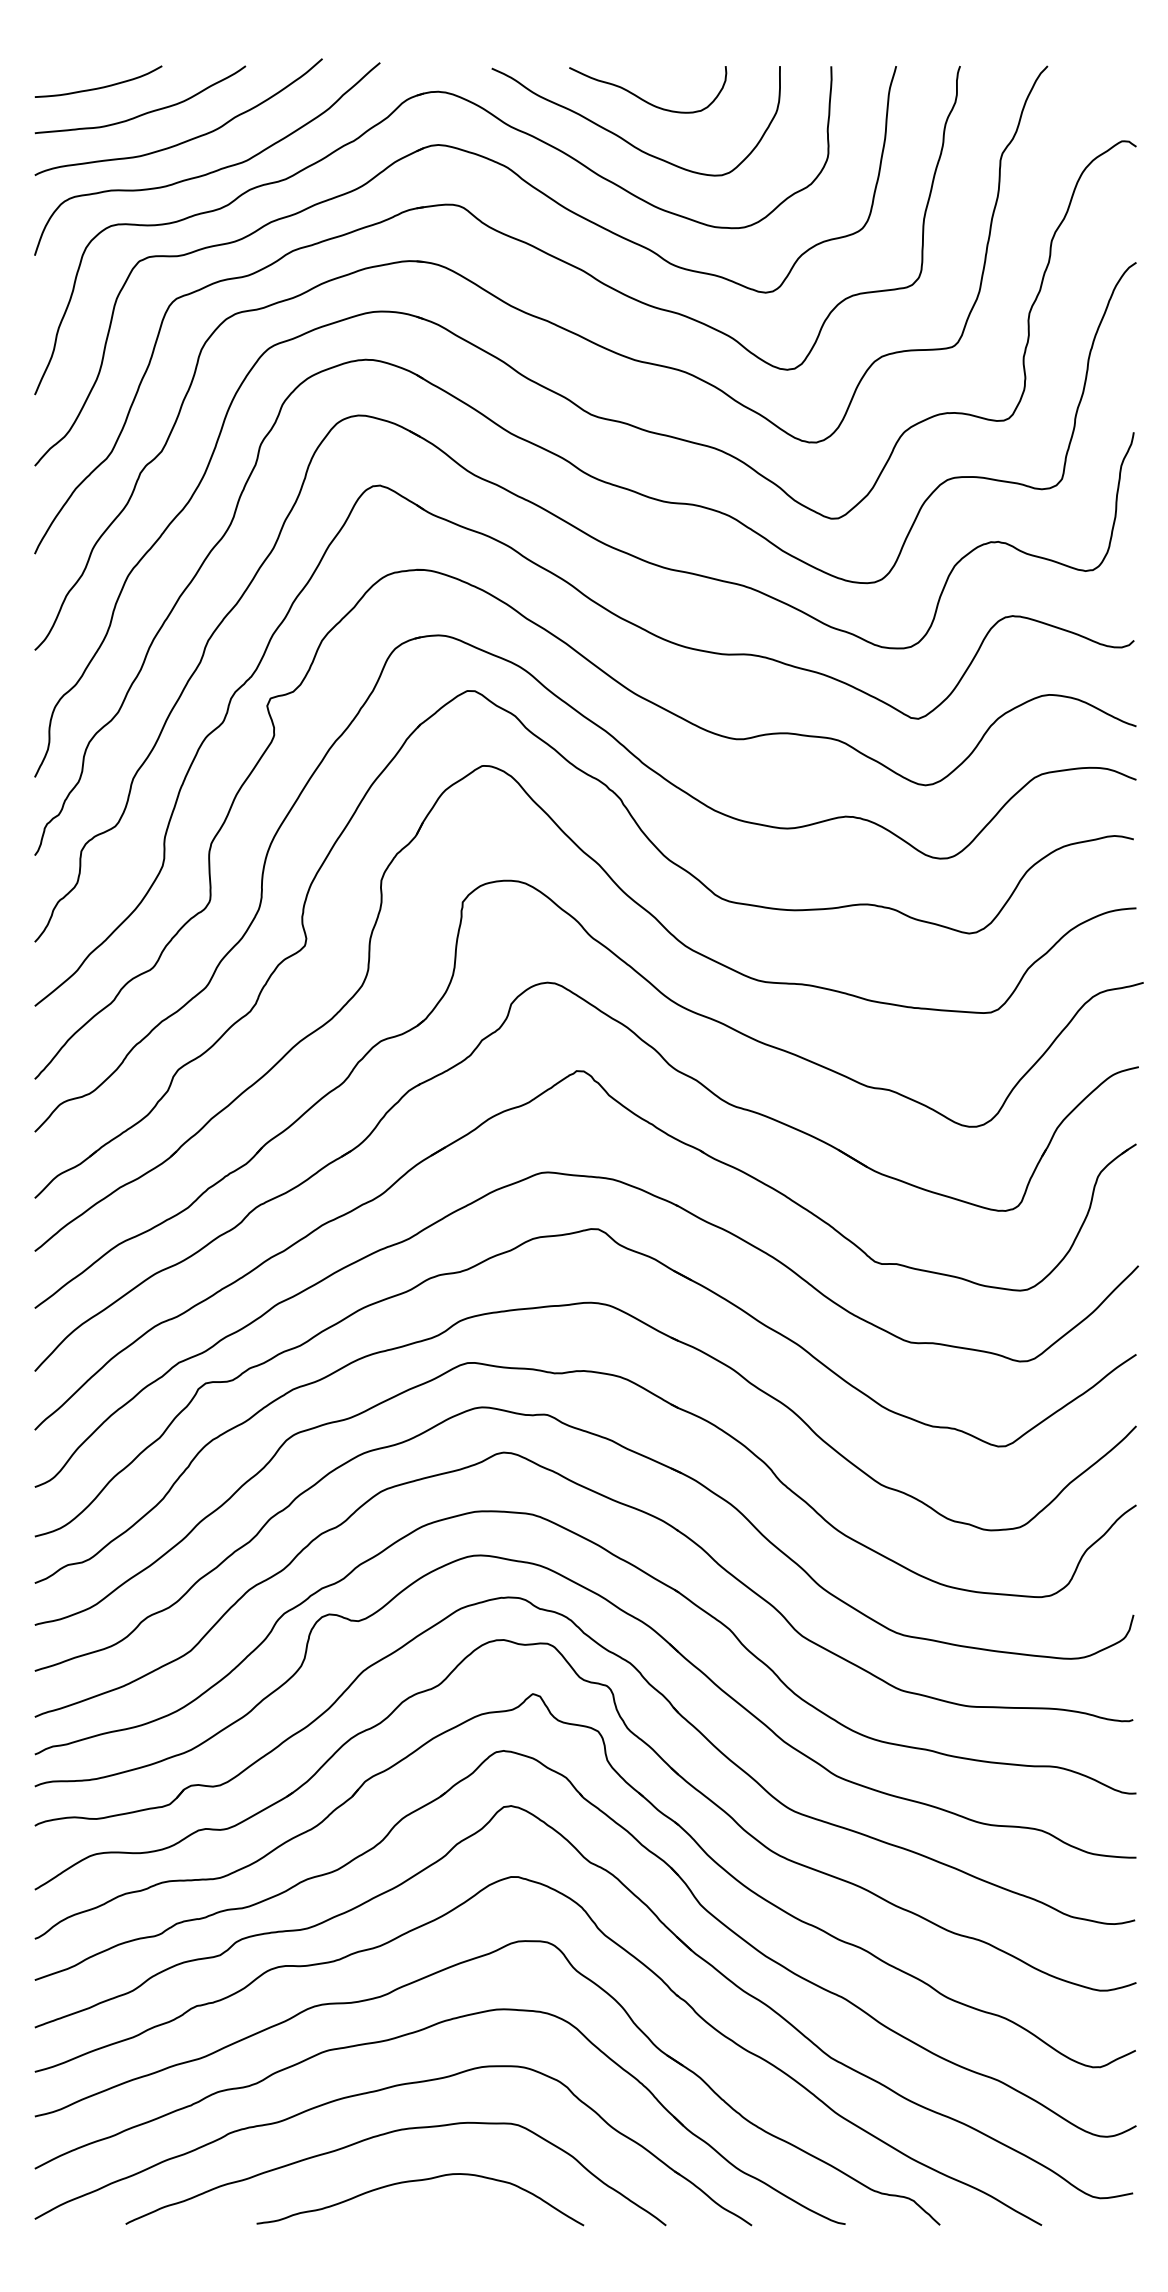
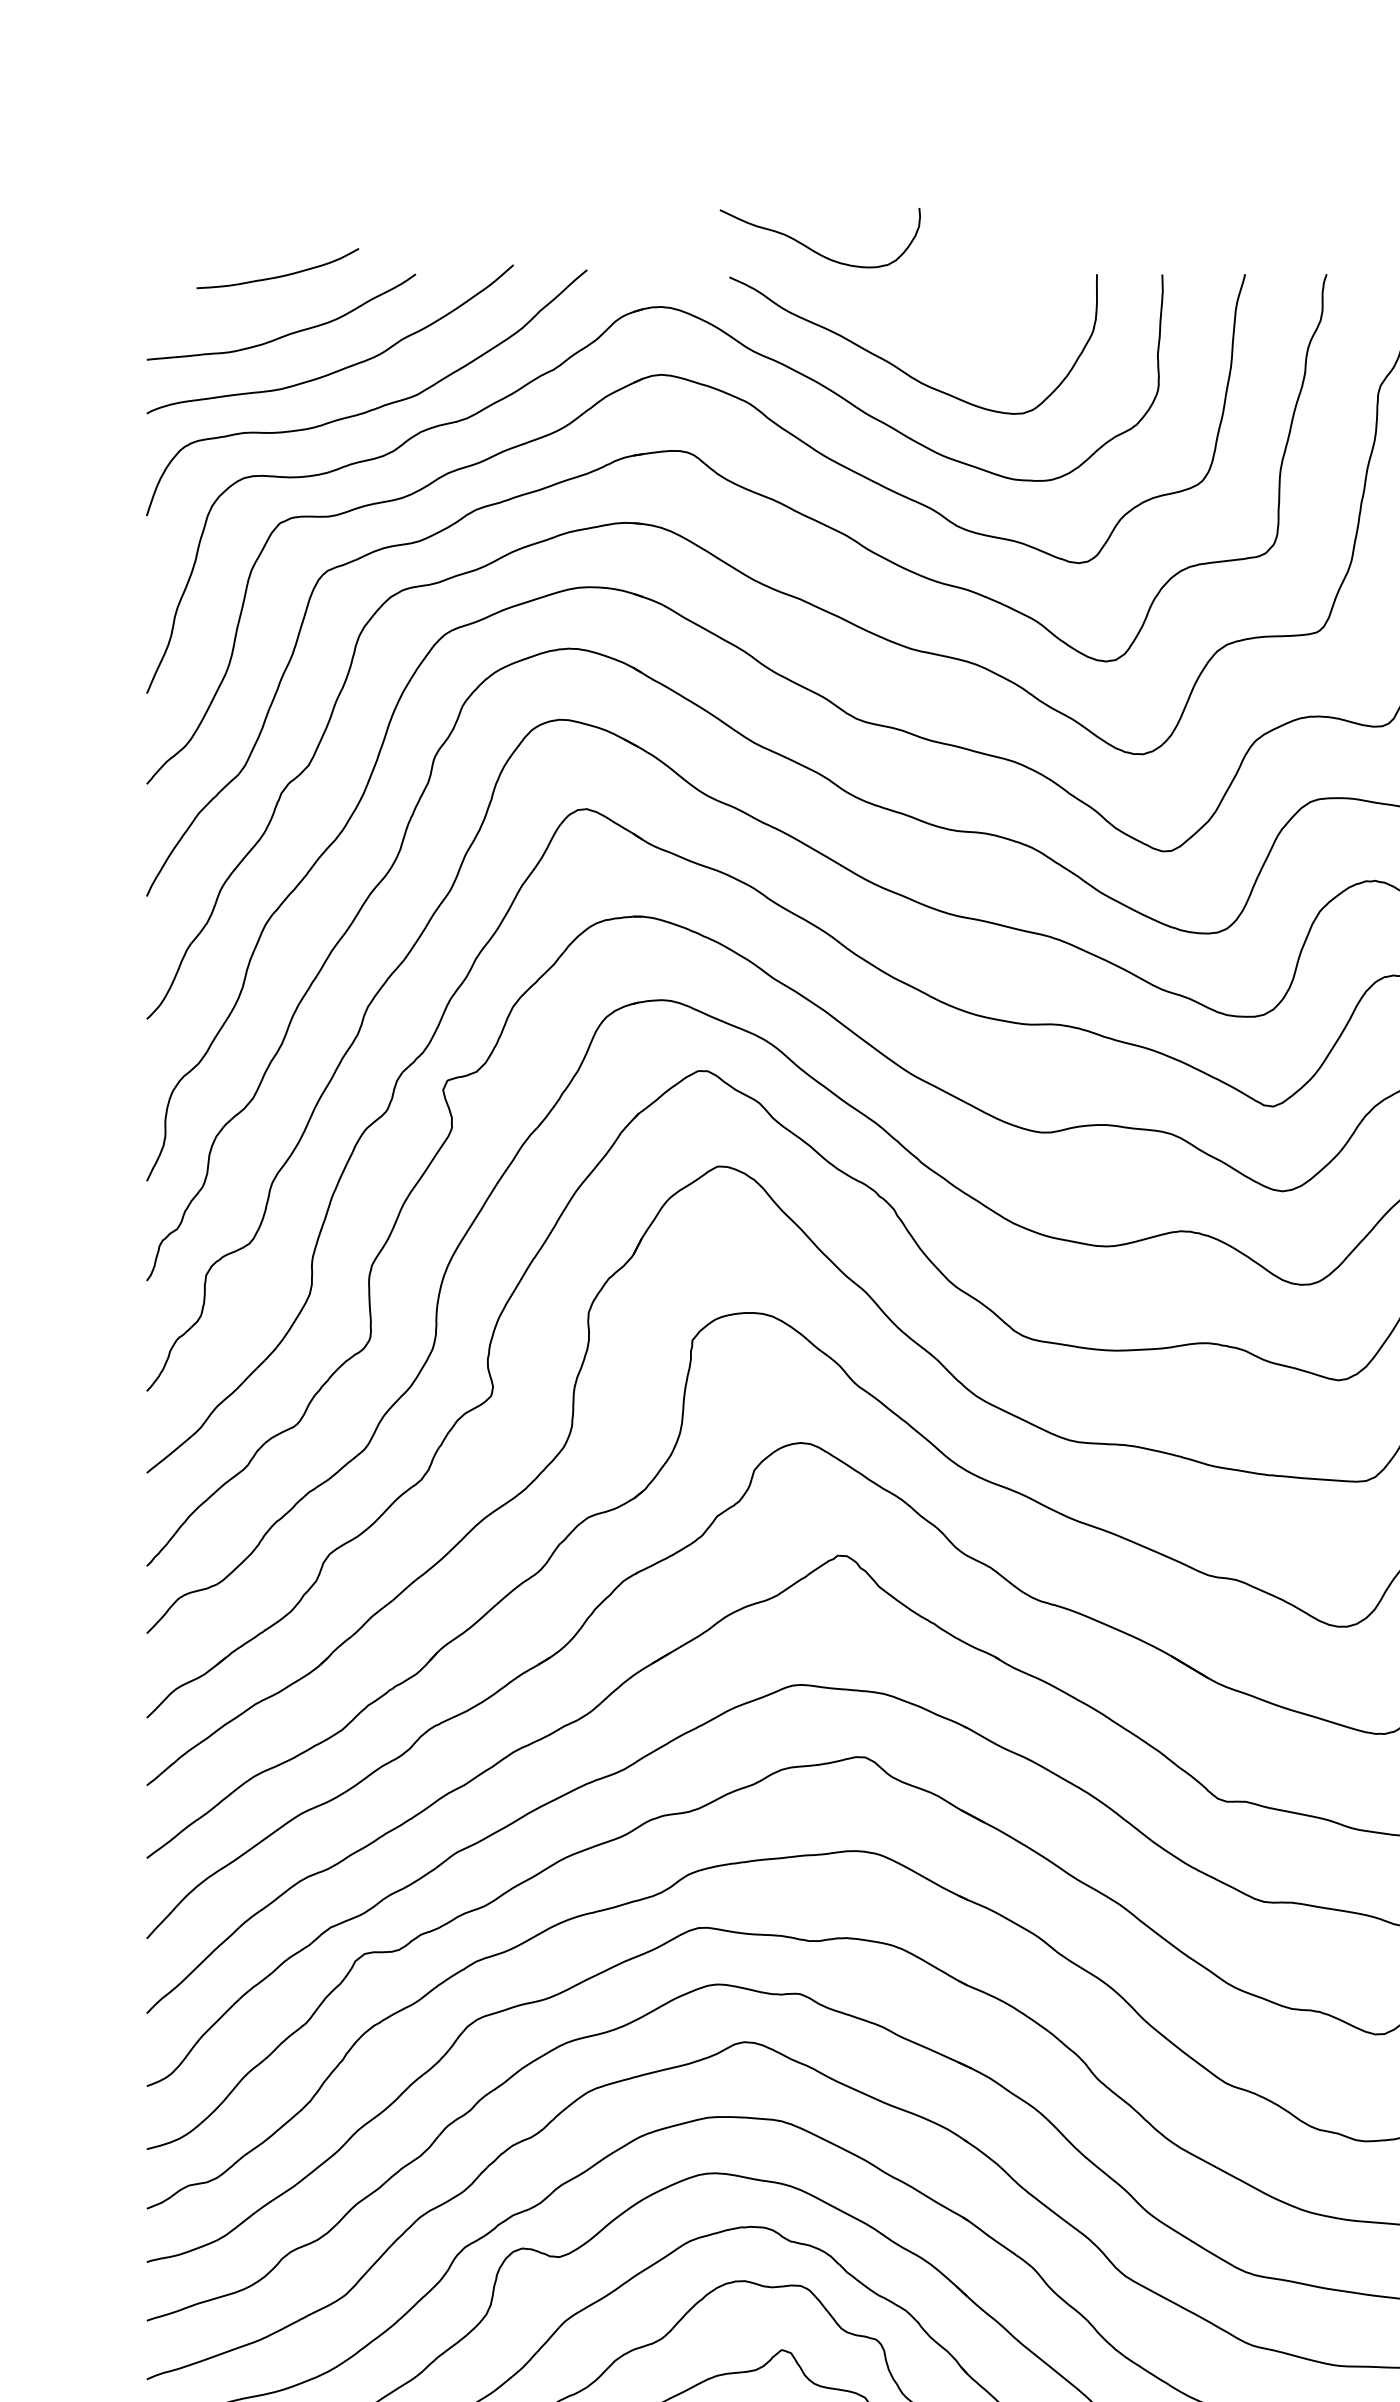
curve: (101, 86) -> (281, 274), moved
curve: (644, 99) -> (815, 250), moved

